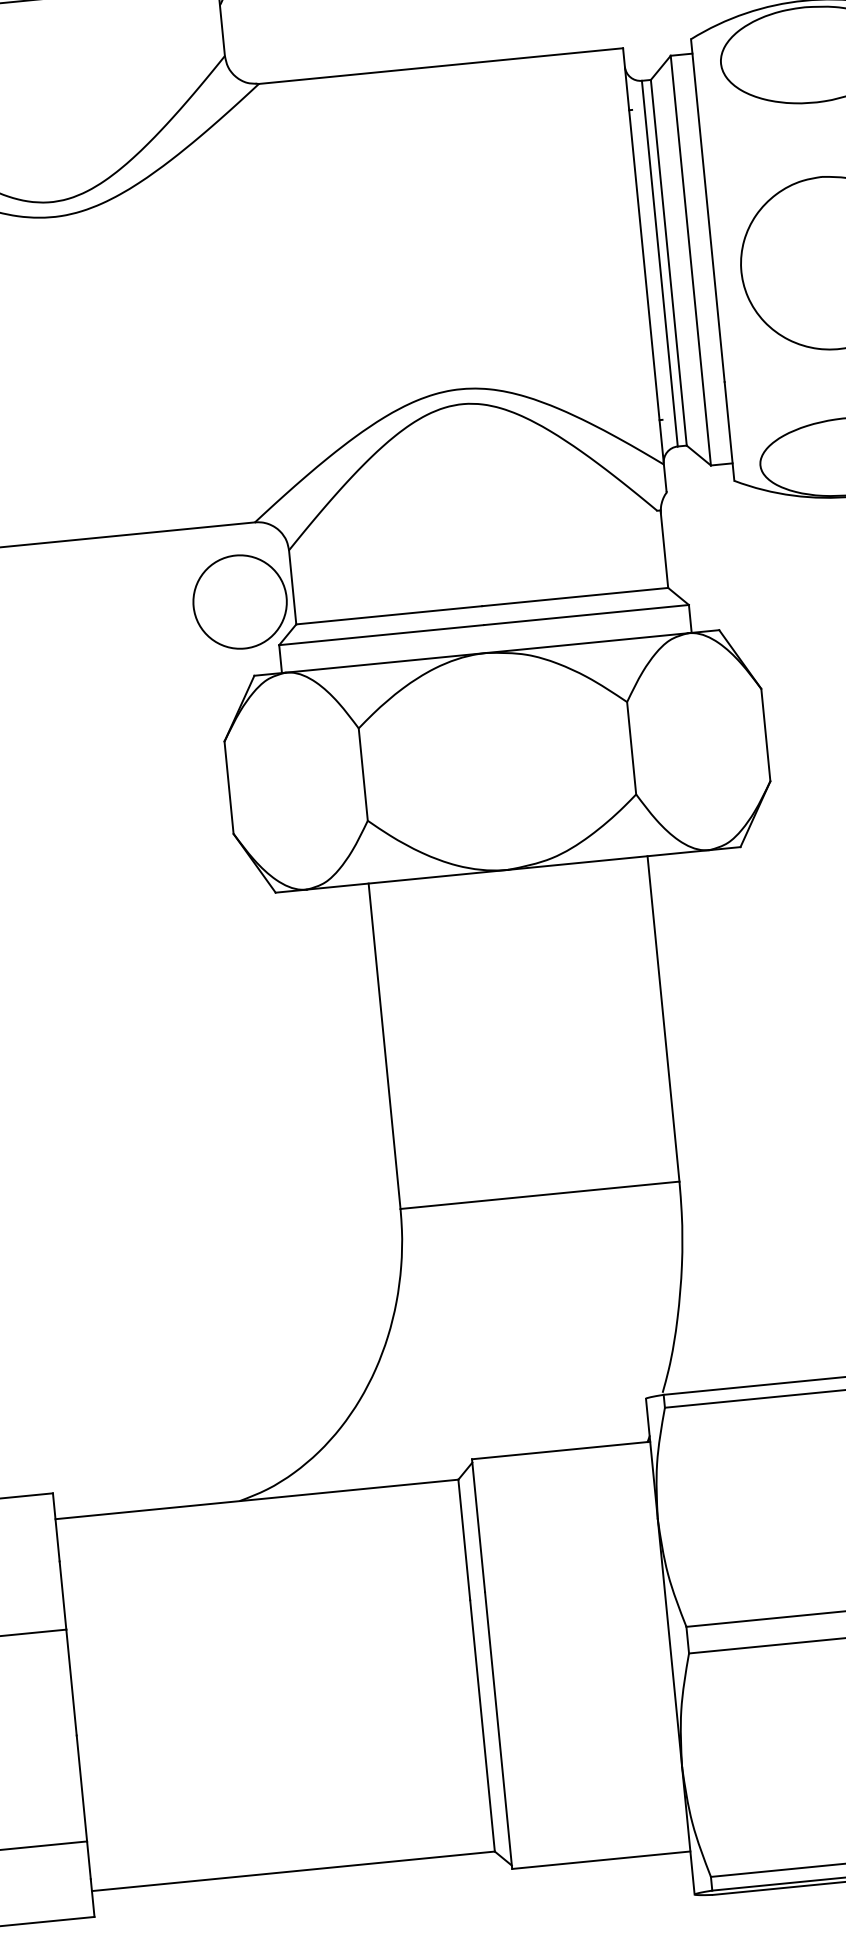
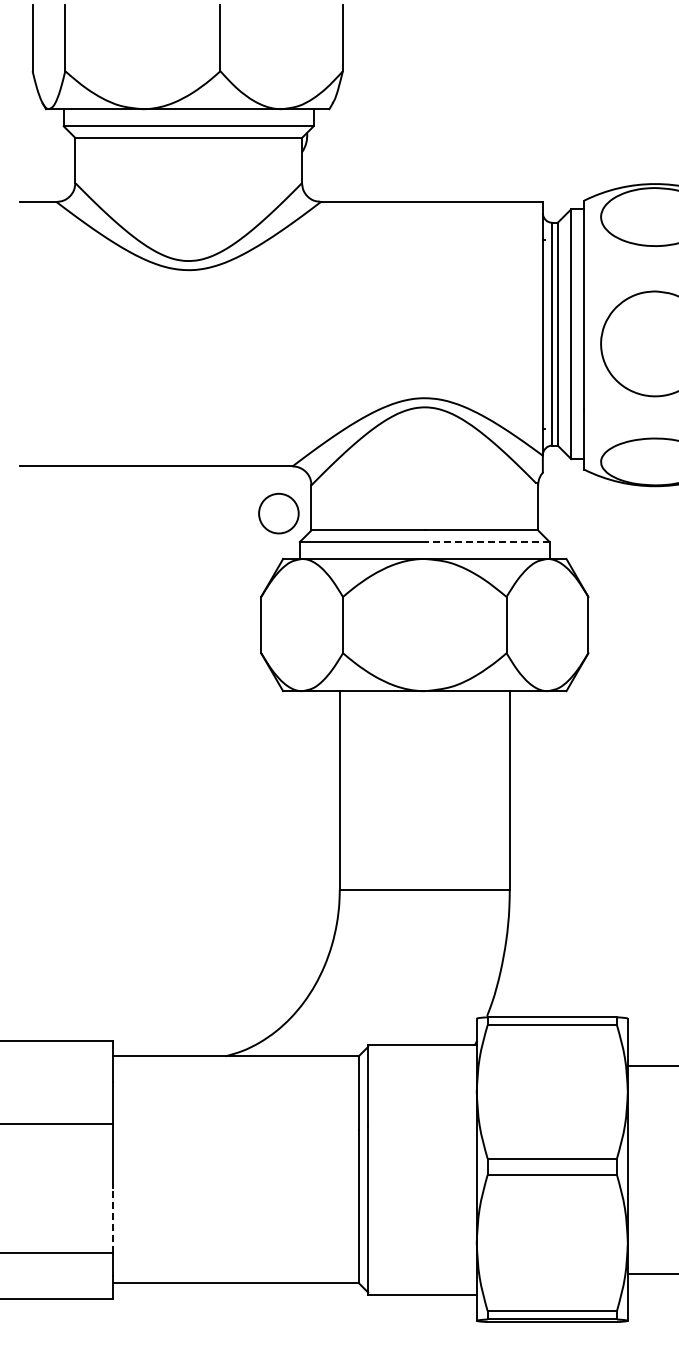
circle: (239, 601) -> (278, 513), size x0.7
line: (585, 614) -> (486, 541), solid -> dashed
line: (82, 1788) -> (113, 1220), solid -> dashed

